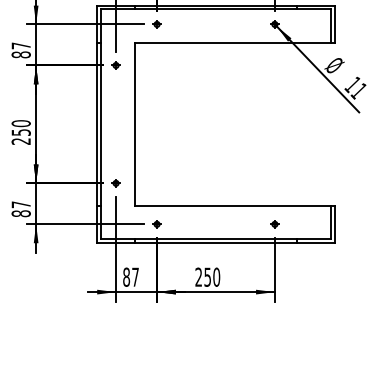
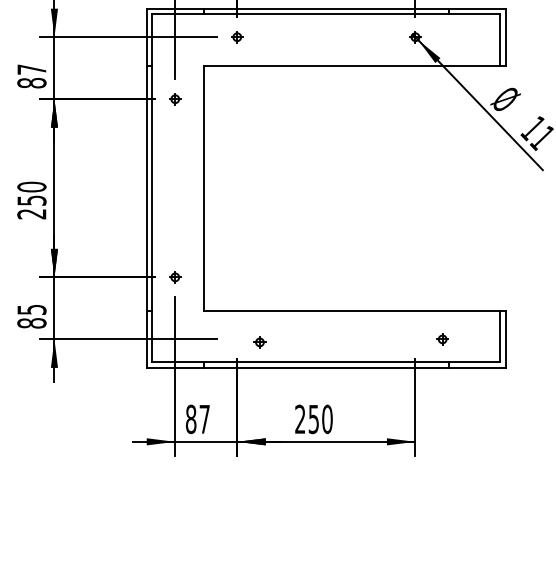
text: (21, 204) -> (32, 309), 87 -> 85
part: (156, 224) -> (259, 342), moved
part: (274, 224) -> (442, 339), moved

